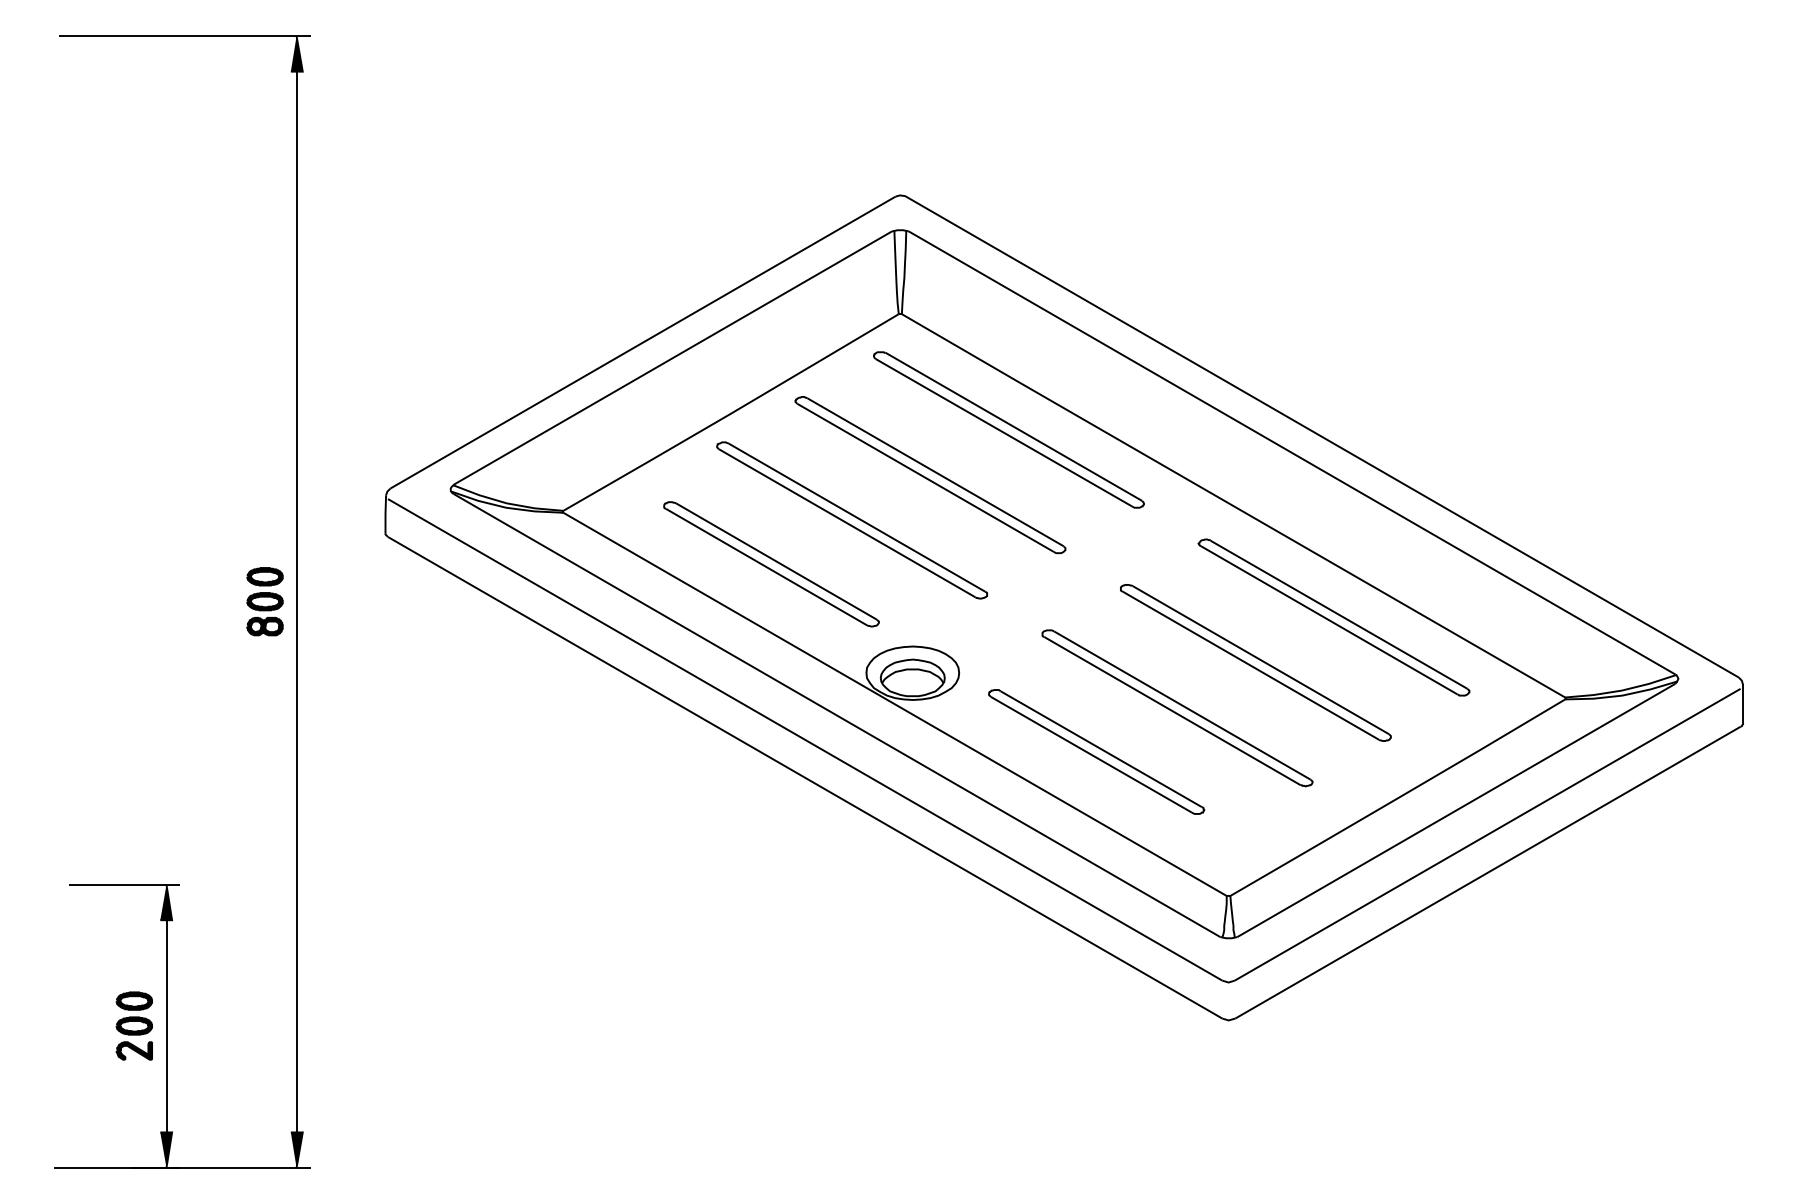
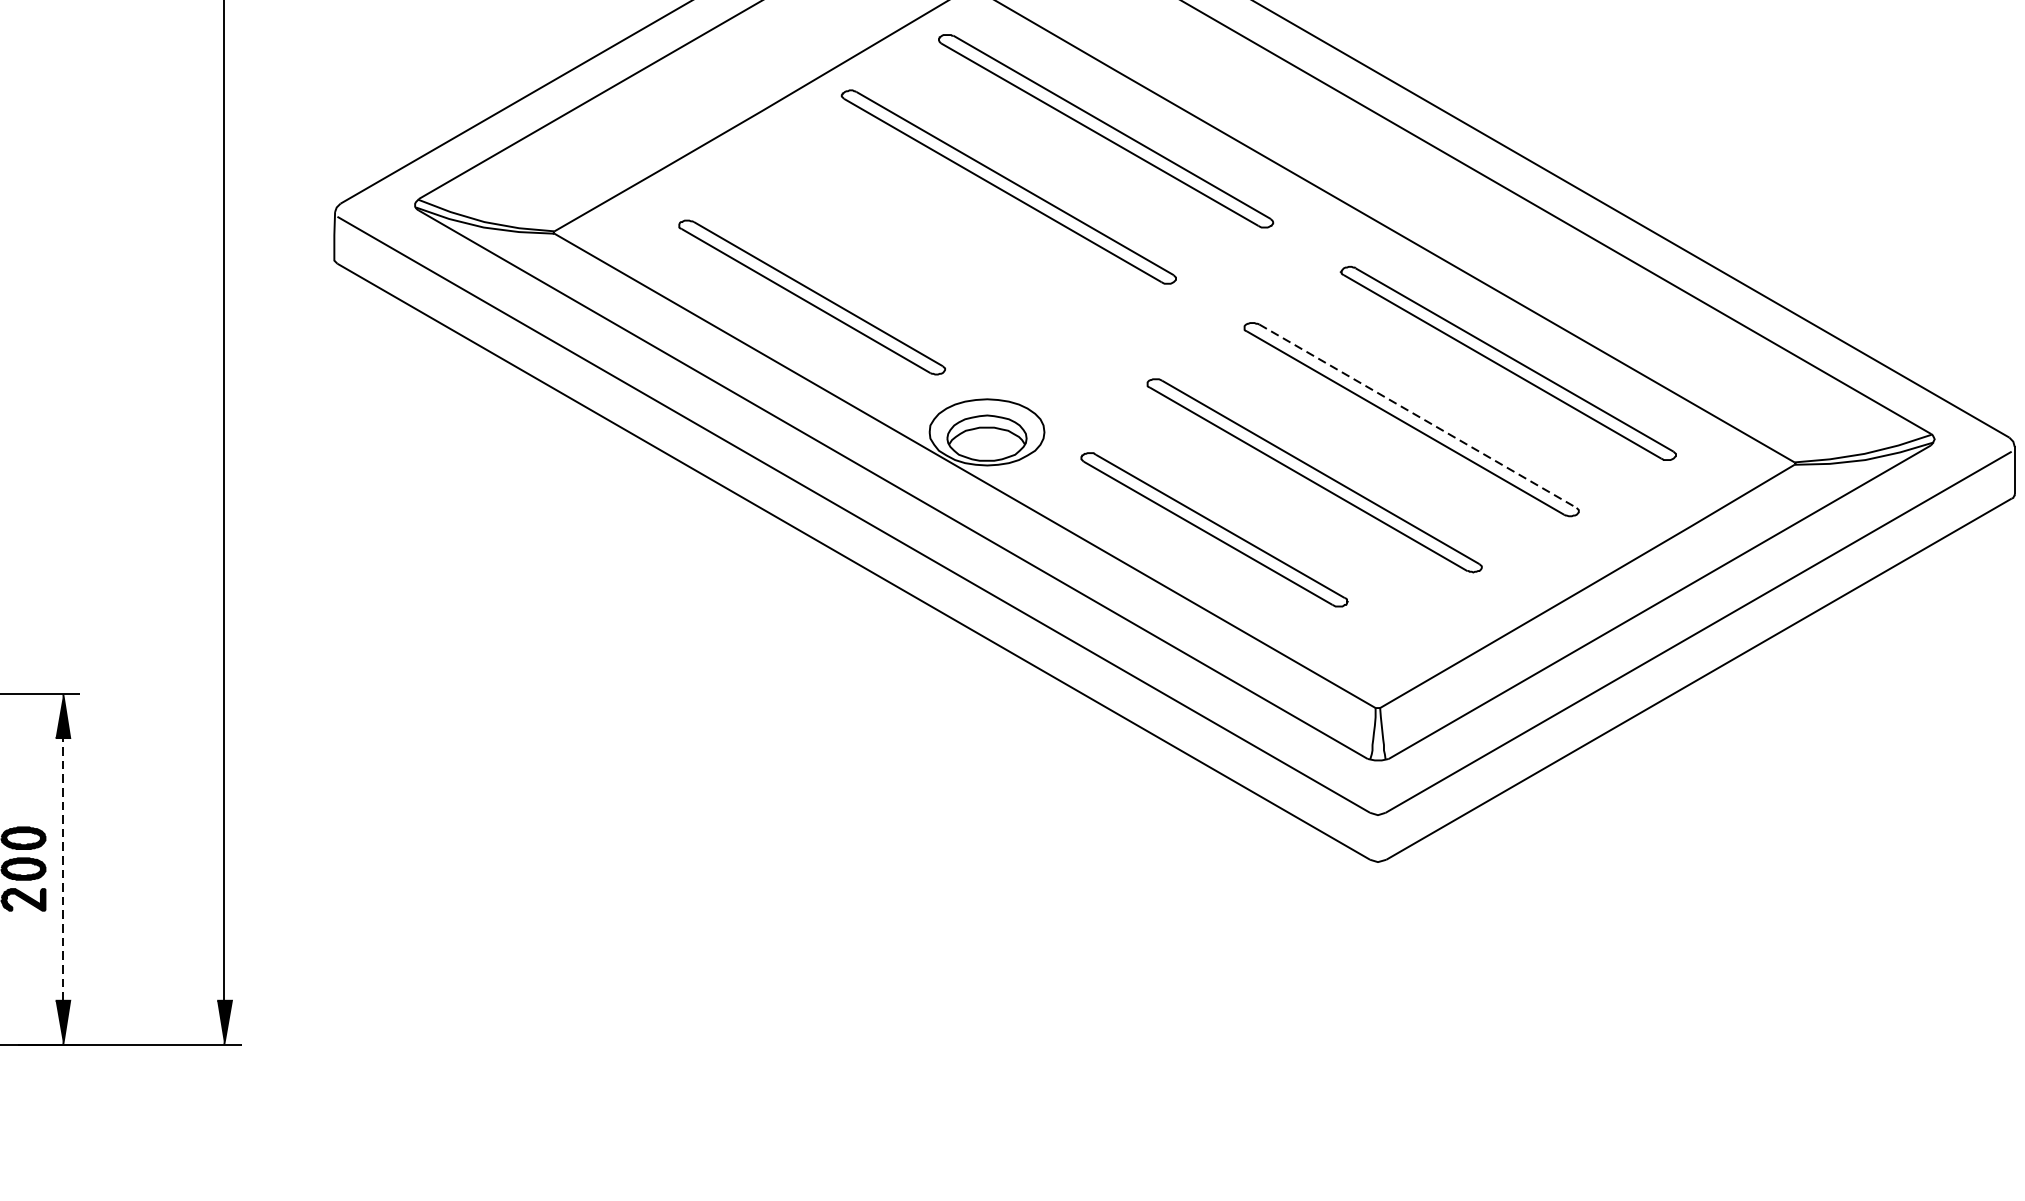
part: (851, 520) -> (911, 243), removed
part: (264, 601) -> (184, 343), removed
line: (1261, 660) -> (1418, 416), solid -> dashed
line: (166, 1025) -> (63, 868), solid -> dashed

